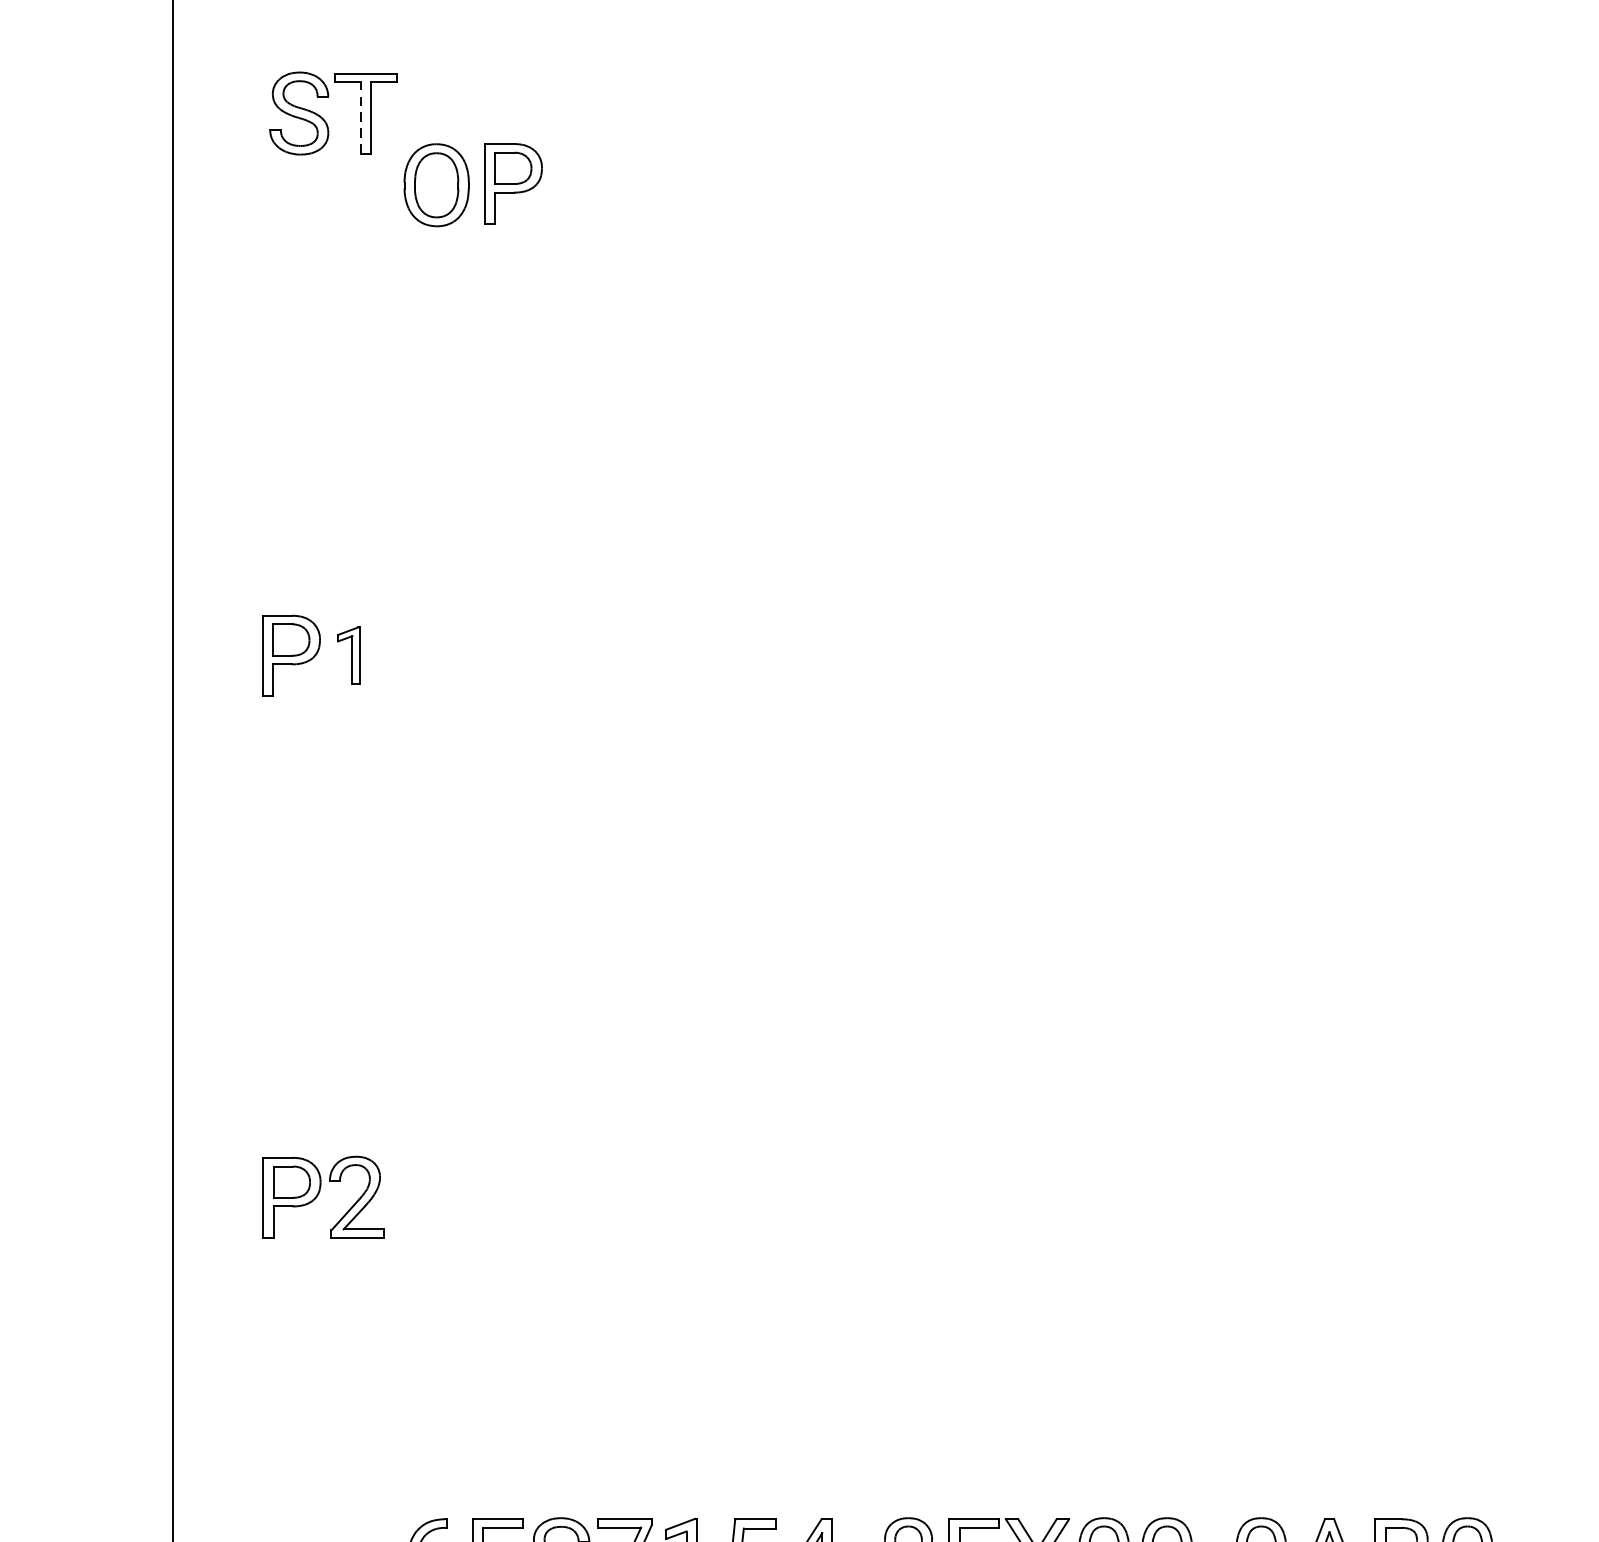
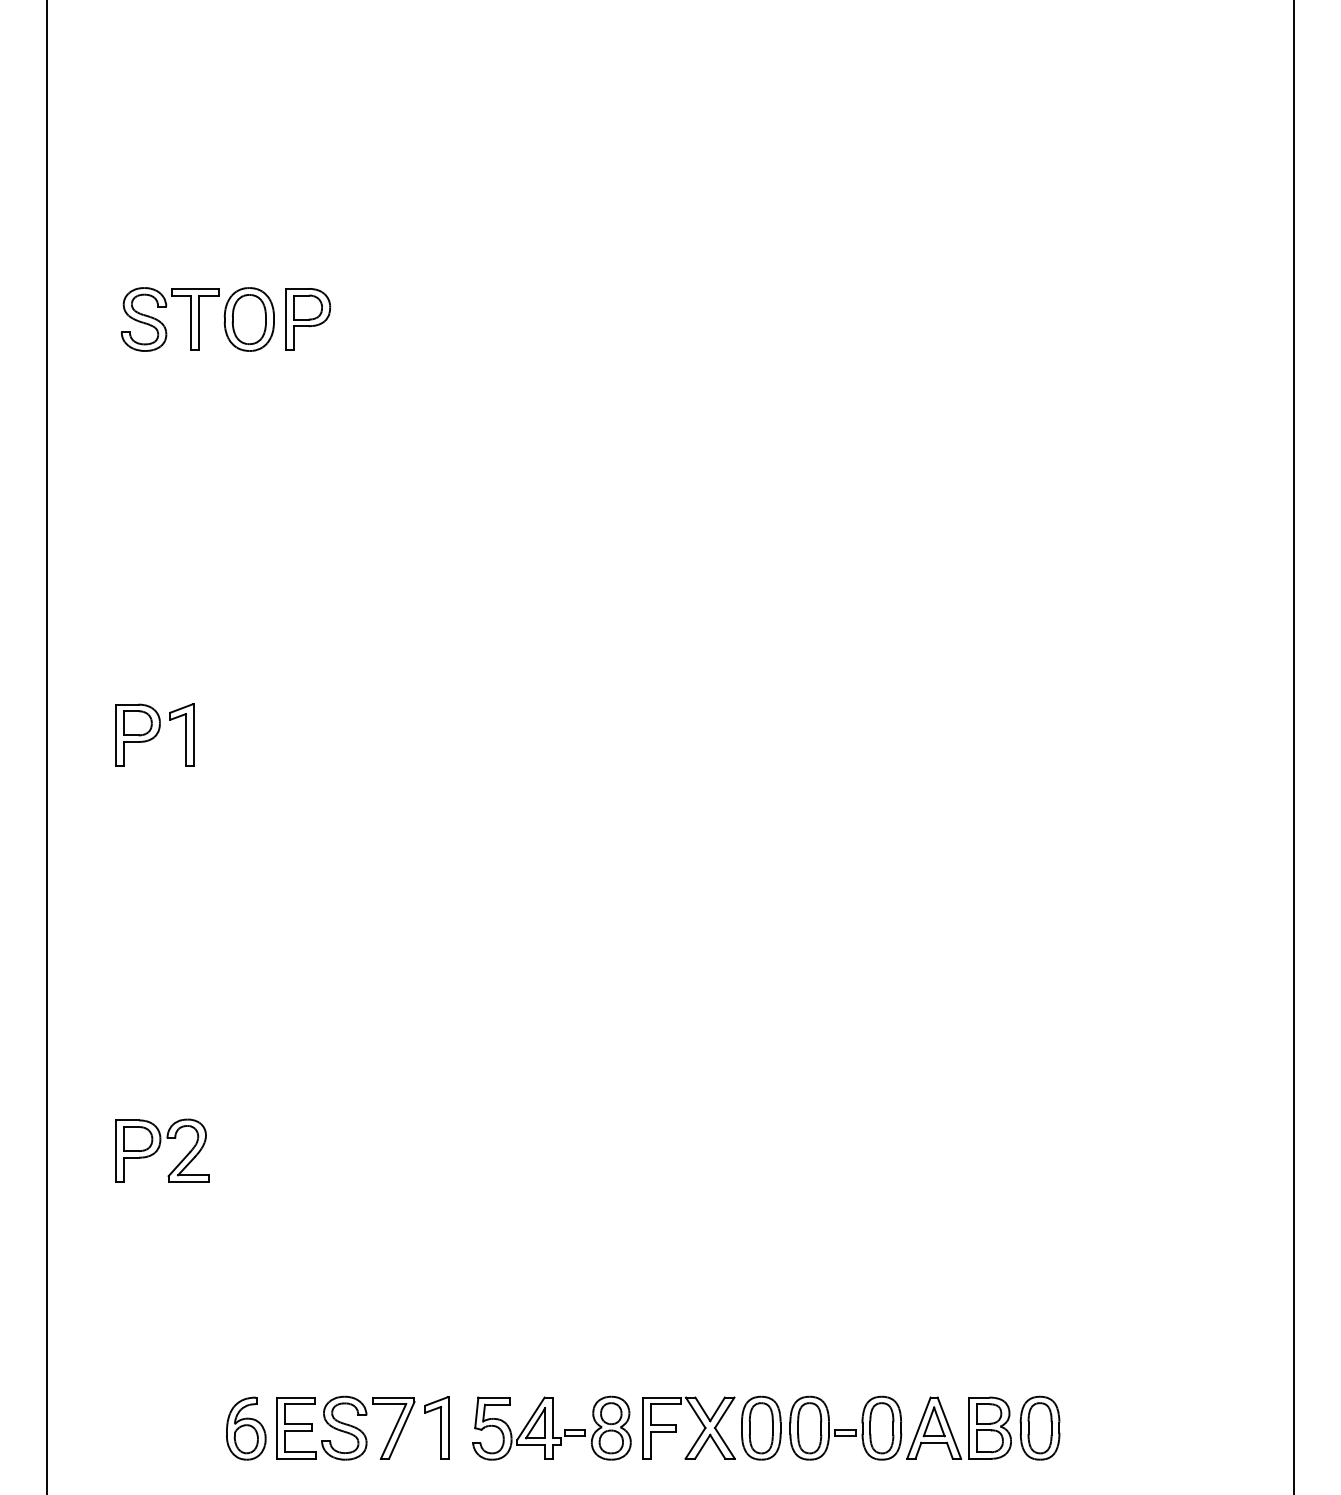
line: (361, 117) -> (191, 322), dashed -> solid
part: (513, 183) -> (308, 319), moved
part: (435, 185) -> (248, 319), moved
part: (348, 654) -> (181, 734), size x1.43

